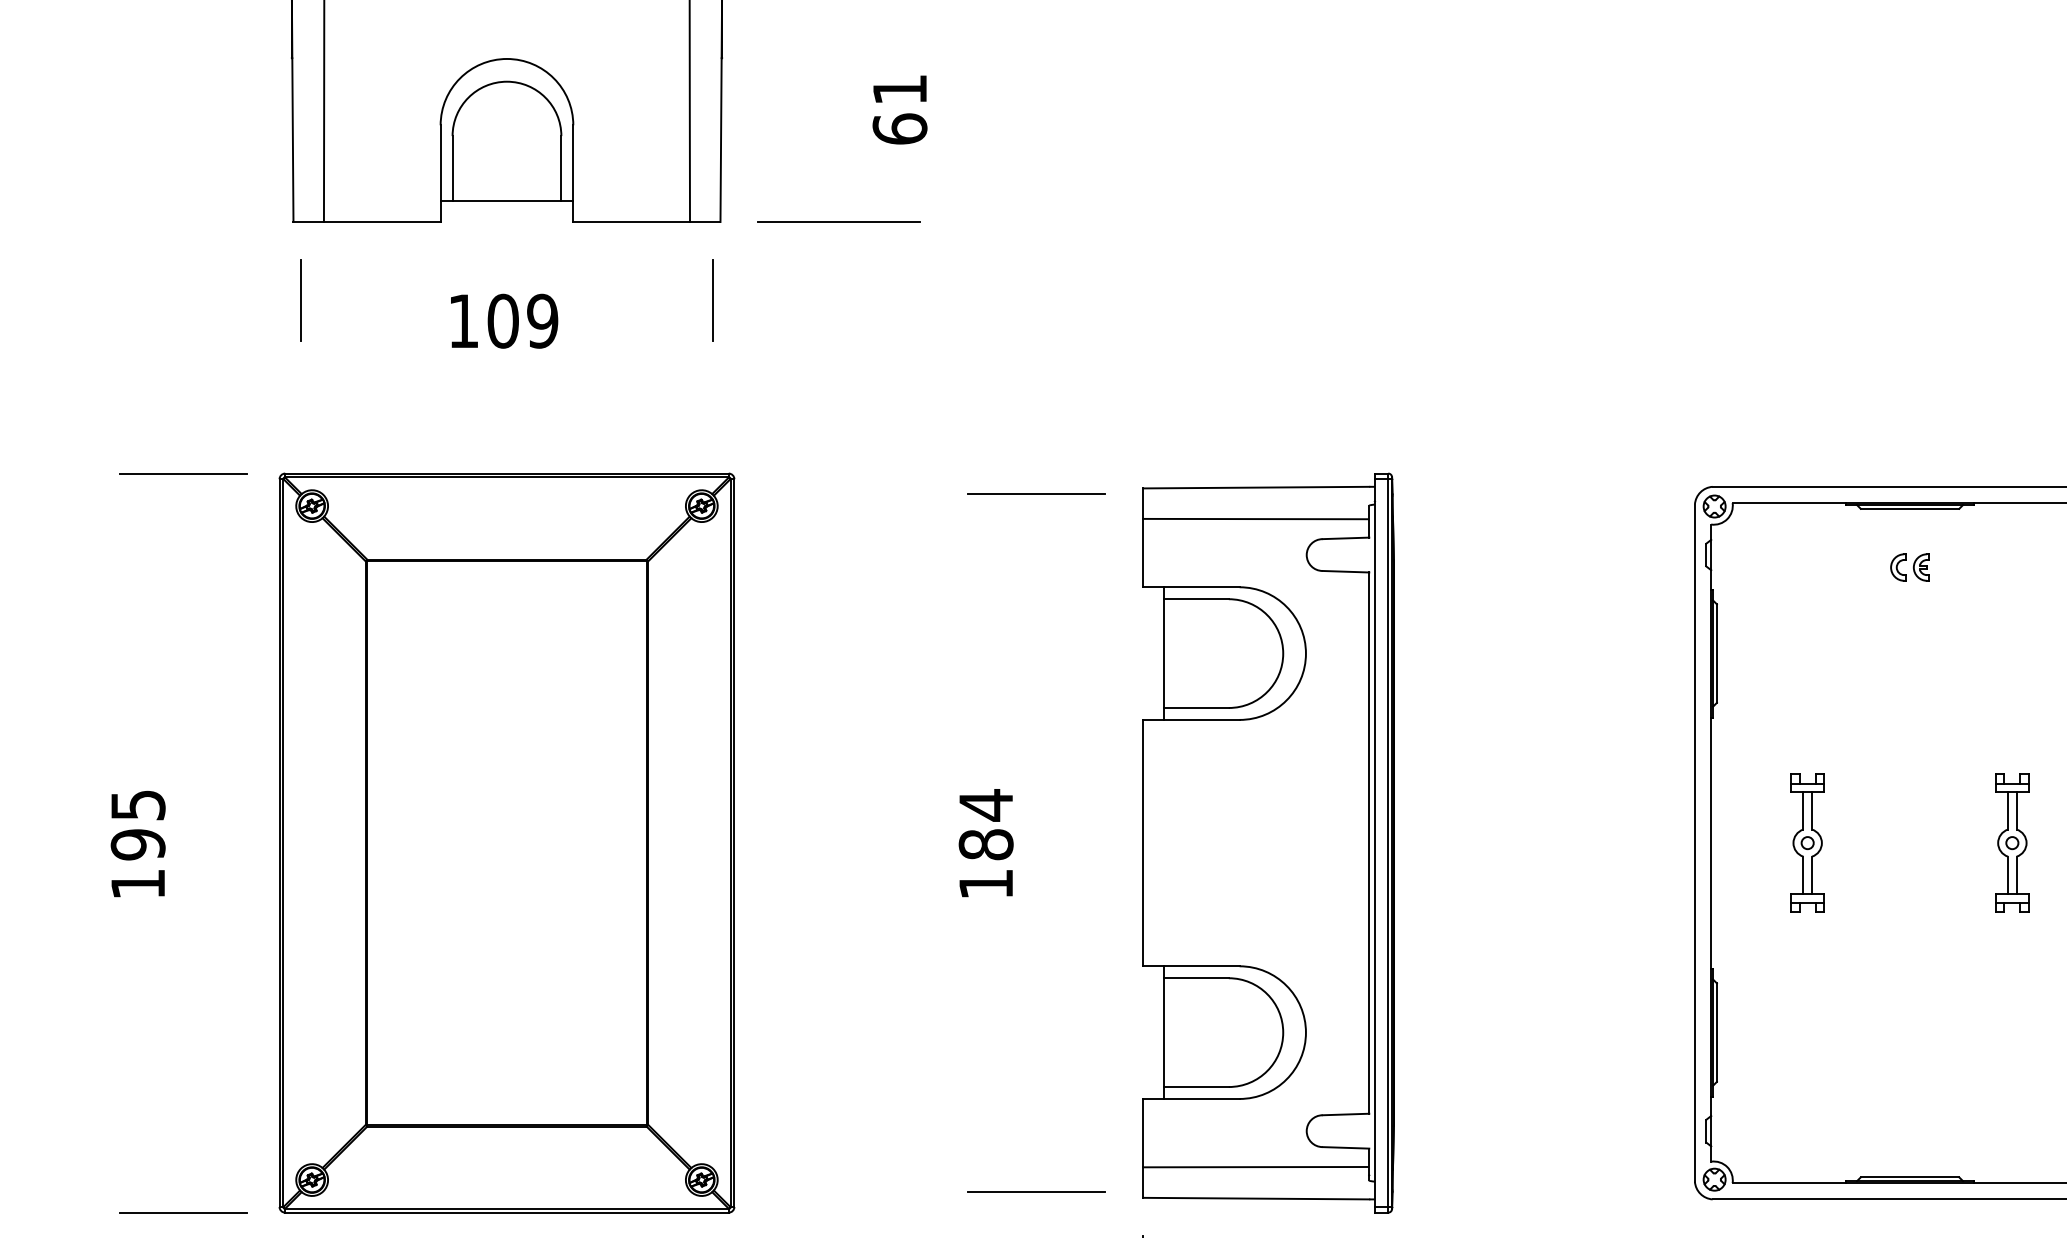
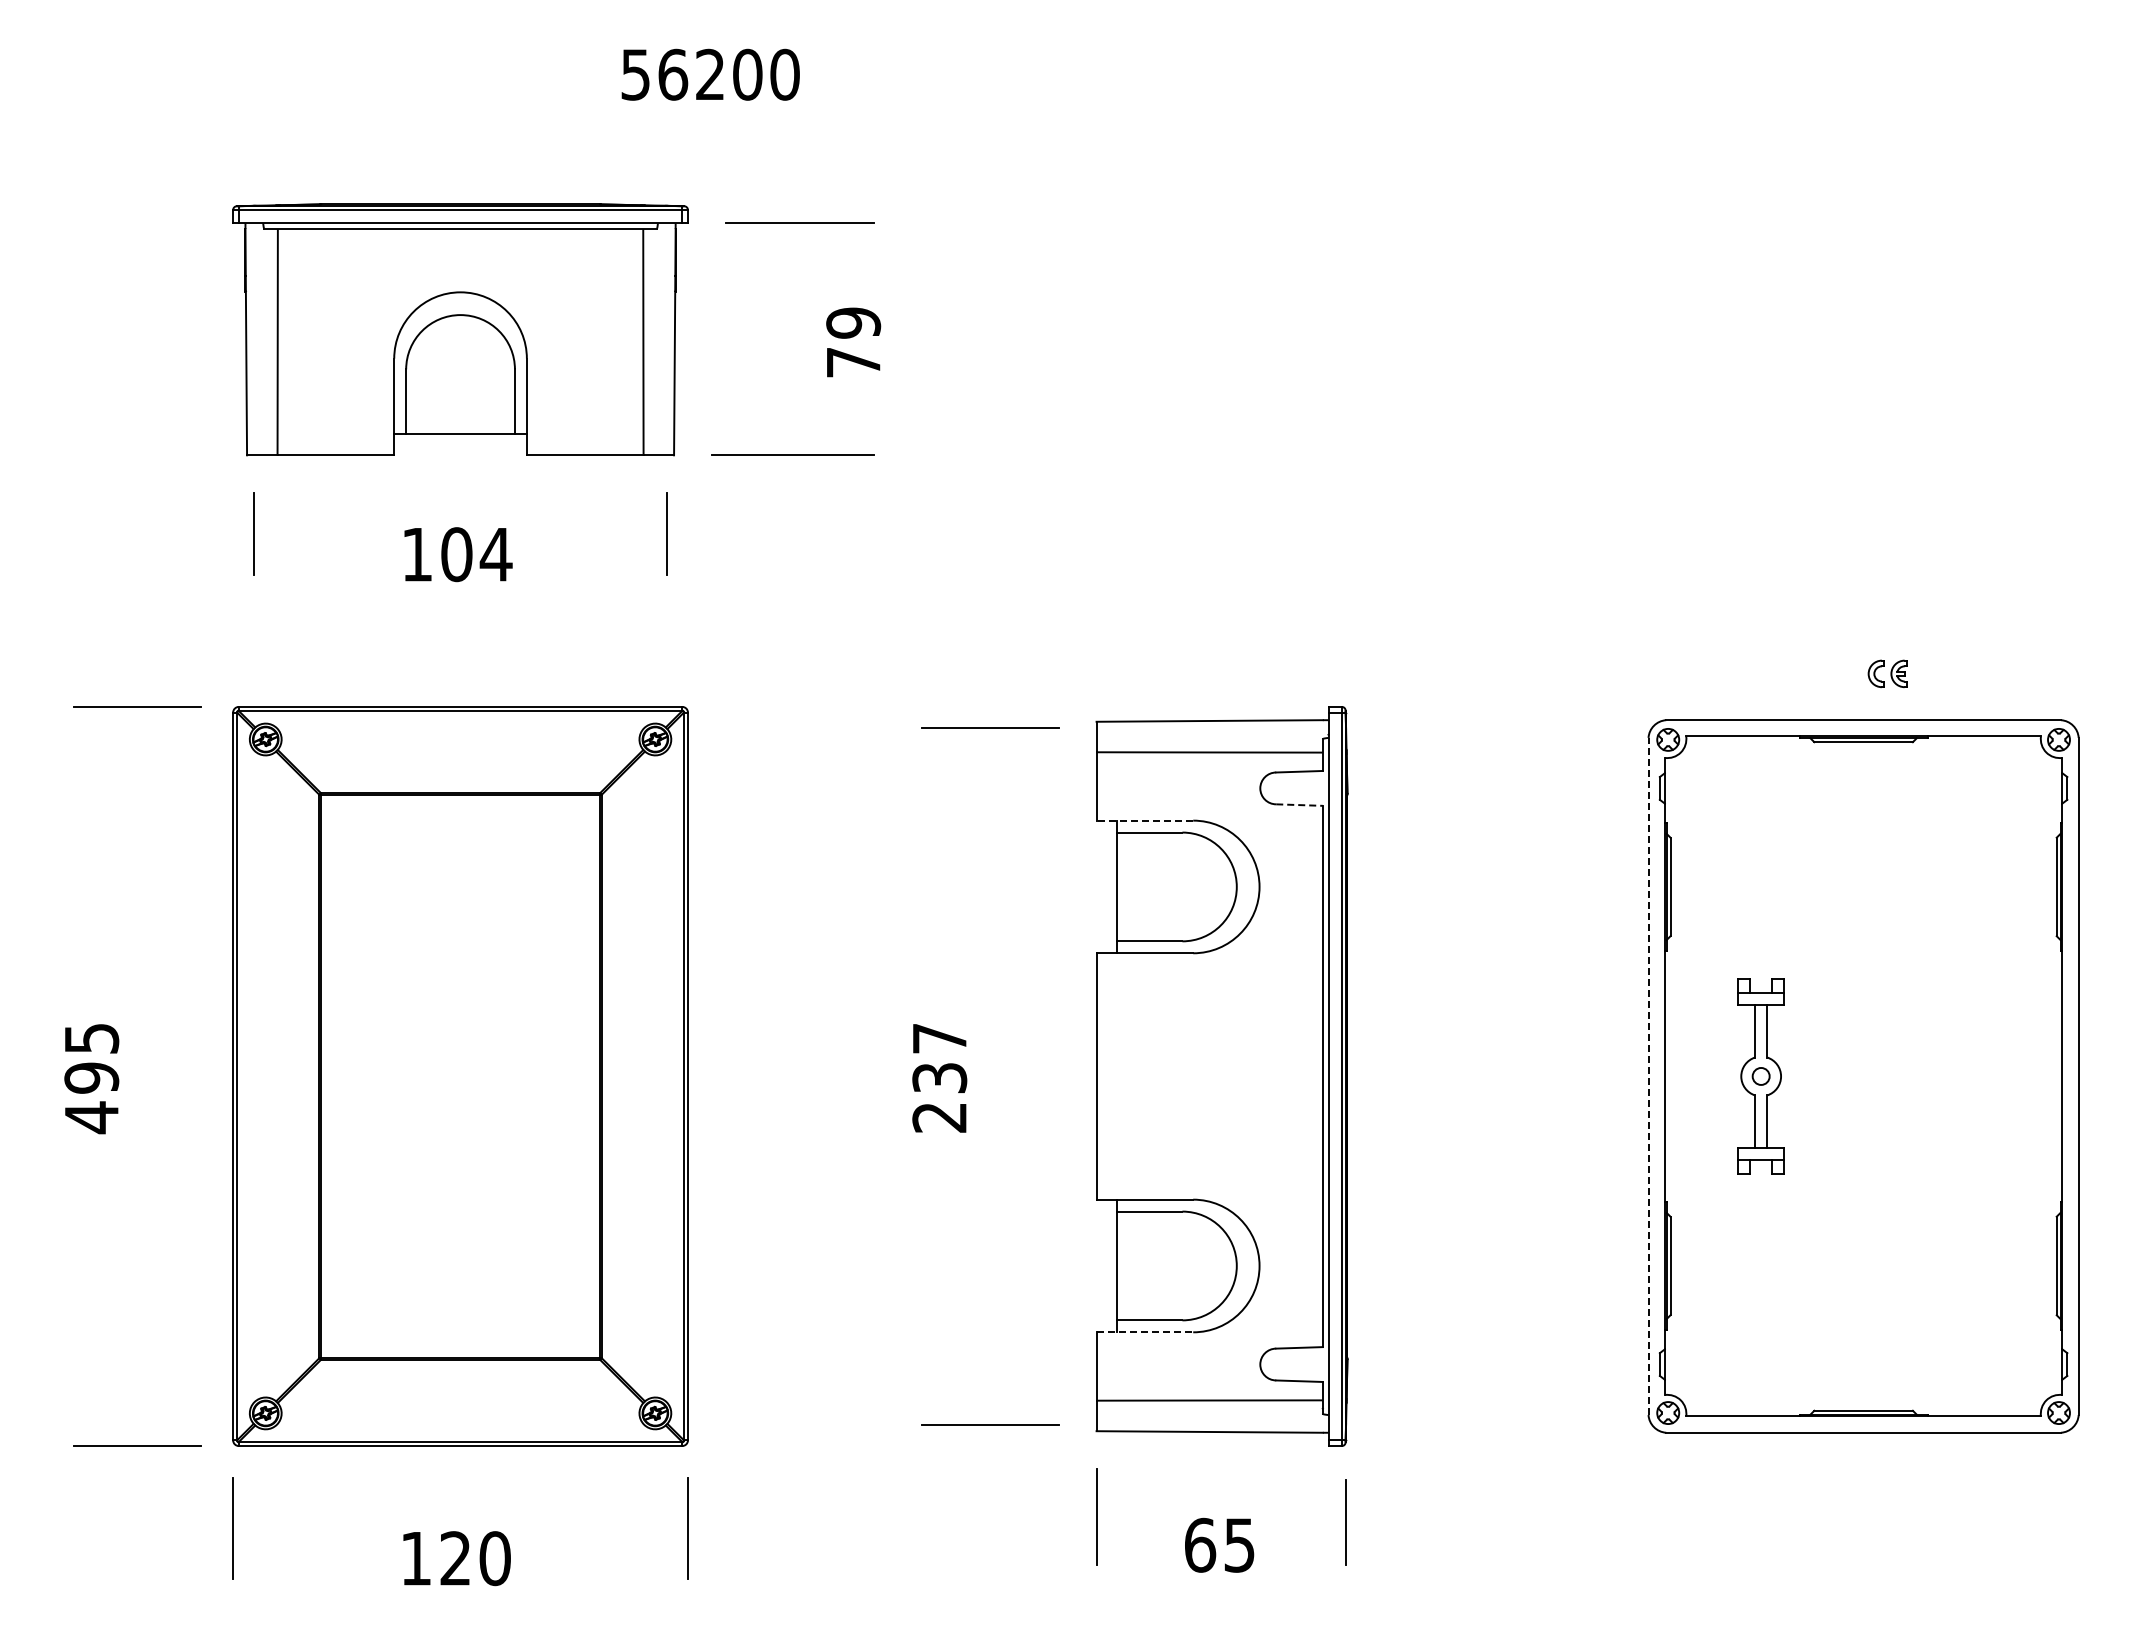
text: (899, 109) -> (853, 342), 61 -> 79
text: (541, 321) -> (495, 554), 109 -> 104
part: (1909, 567) -> (1887, 673), moved
line: (1346, 572) -> (1300, 805), solid -> dashed
line: (1190, 587) -> (1144, 820), solid -> dashed
line: (1694, 843) -> (1648, 1076), solid -> dashed
part: (1807, 843) -> (1761, 1076), size x1.4
part: (2011, 843) -> (1965, 1076), removed
text: (985, 844) -> (939, 1077), 184 -> 237
text: (137, 884) -> (91, 1117), 195 -> 495
line: (1191, 1099) -> (1145, 1332), solid -> dashed

